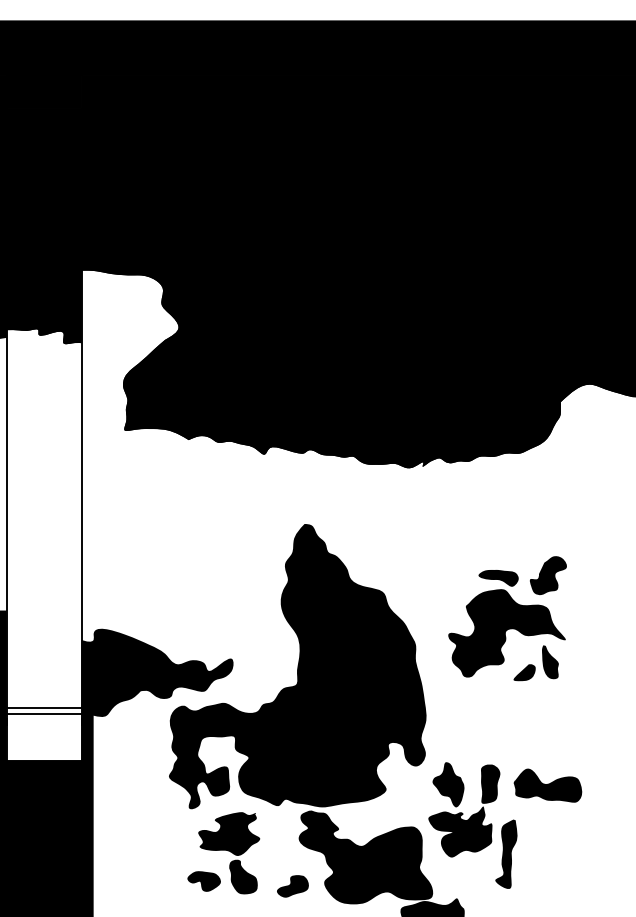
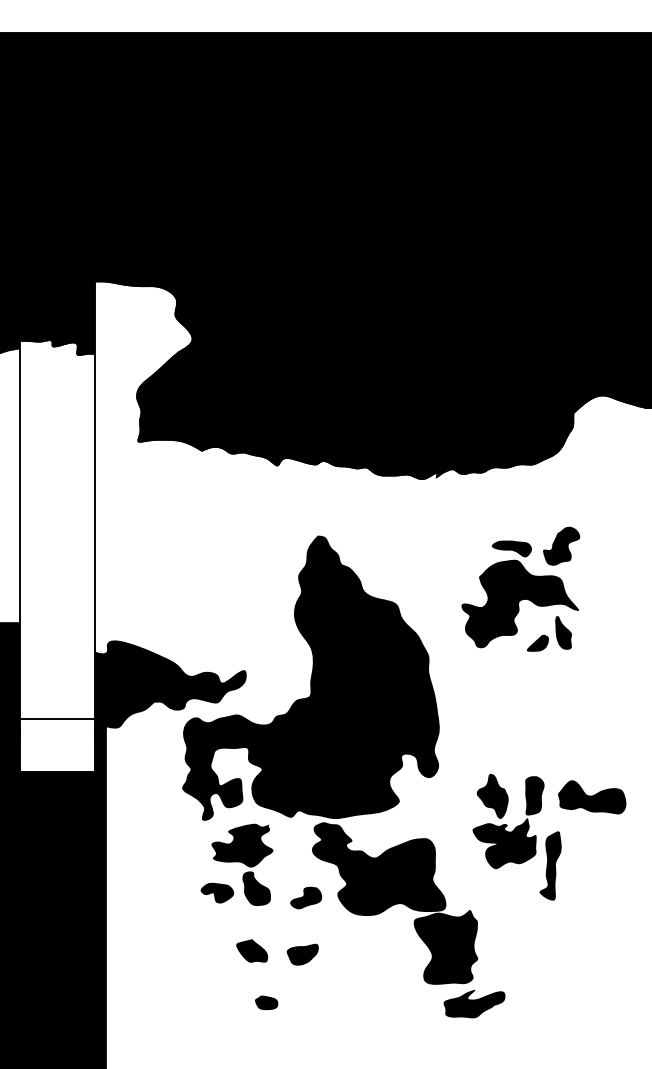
part: (507, 617) -> (520, 588), moved
line: (43, 714) -> (56, 726), removed
part: (505, 825) -> (549, 837), moved

